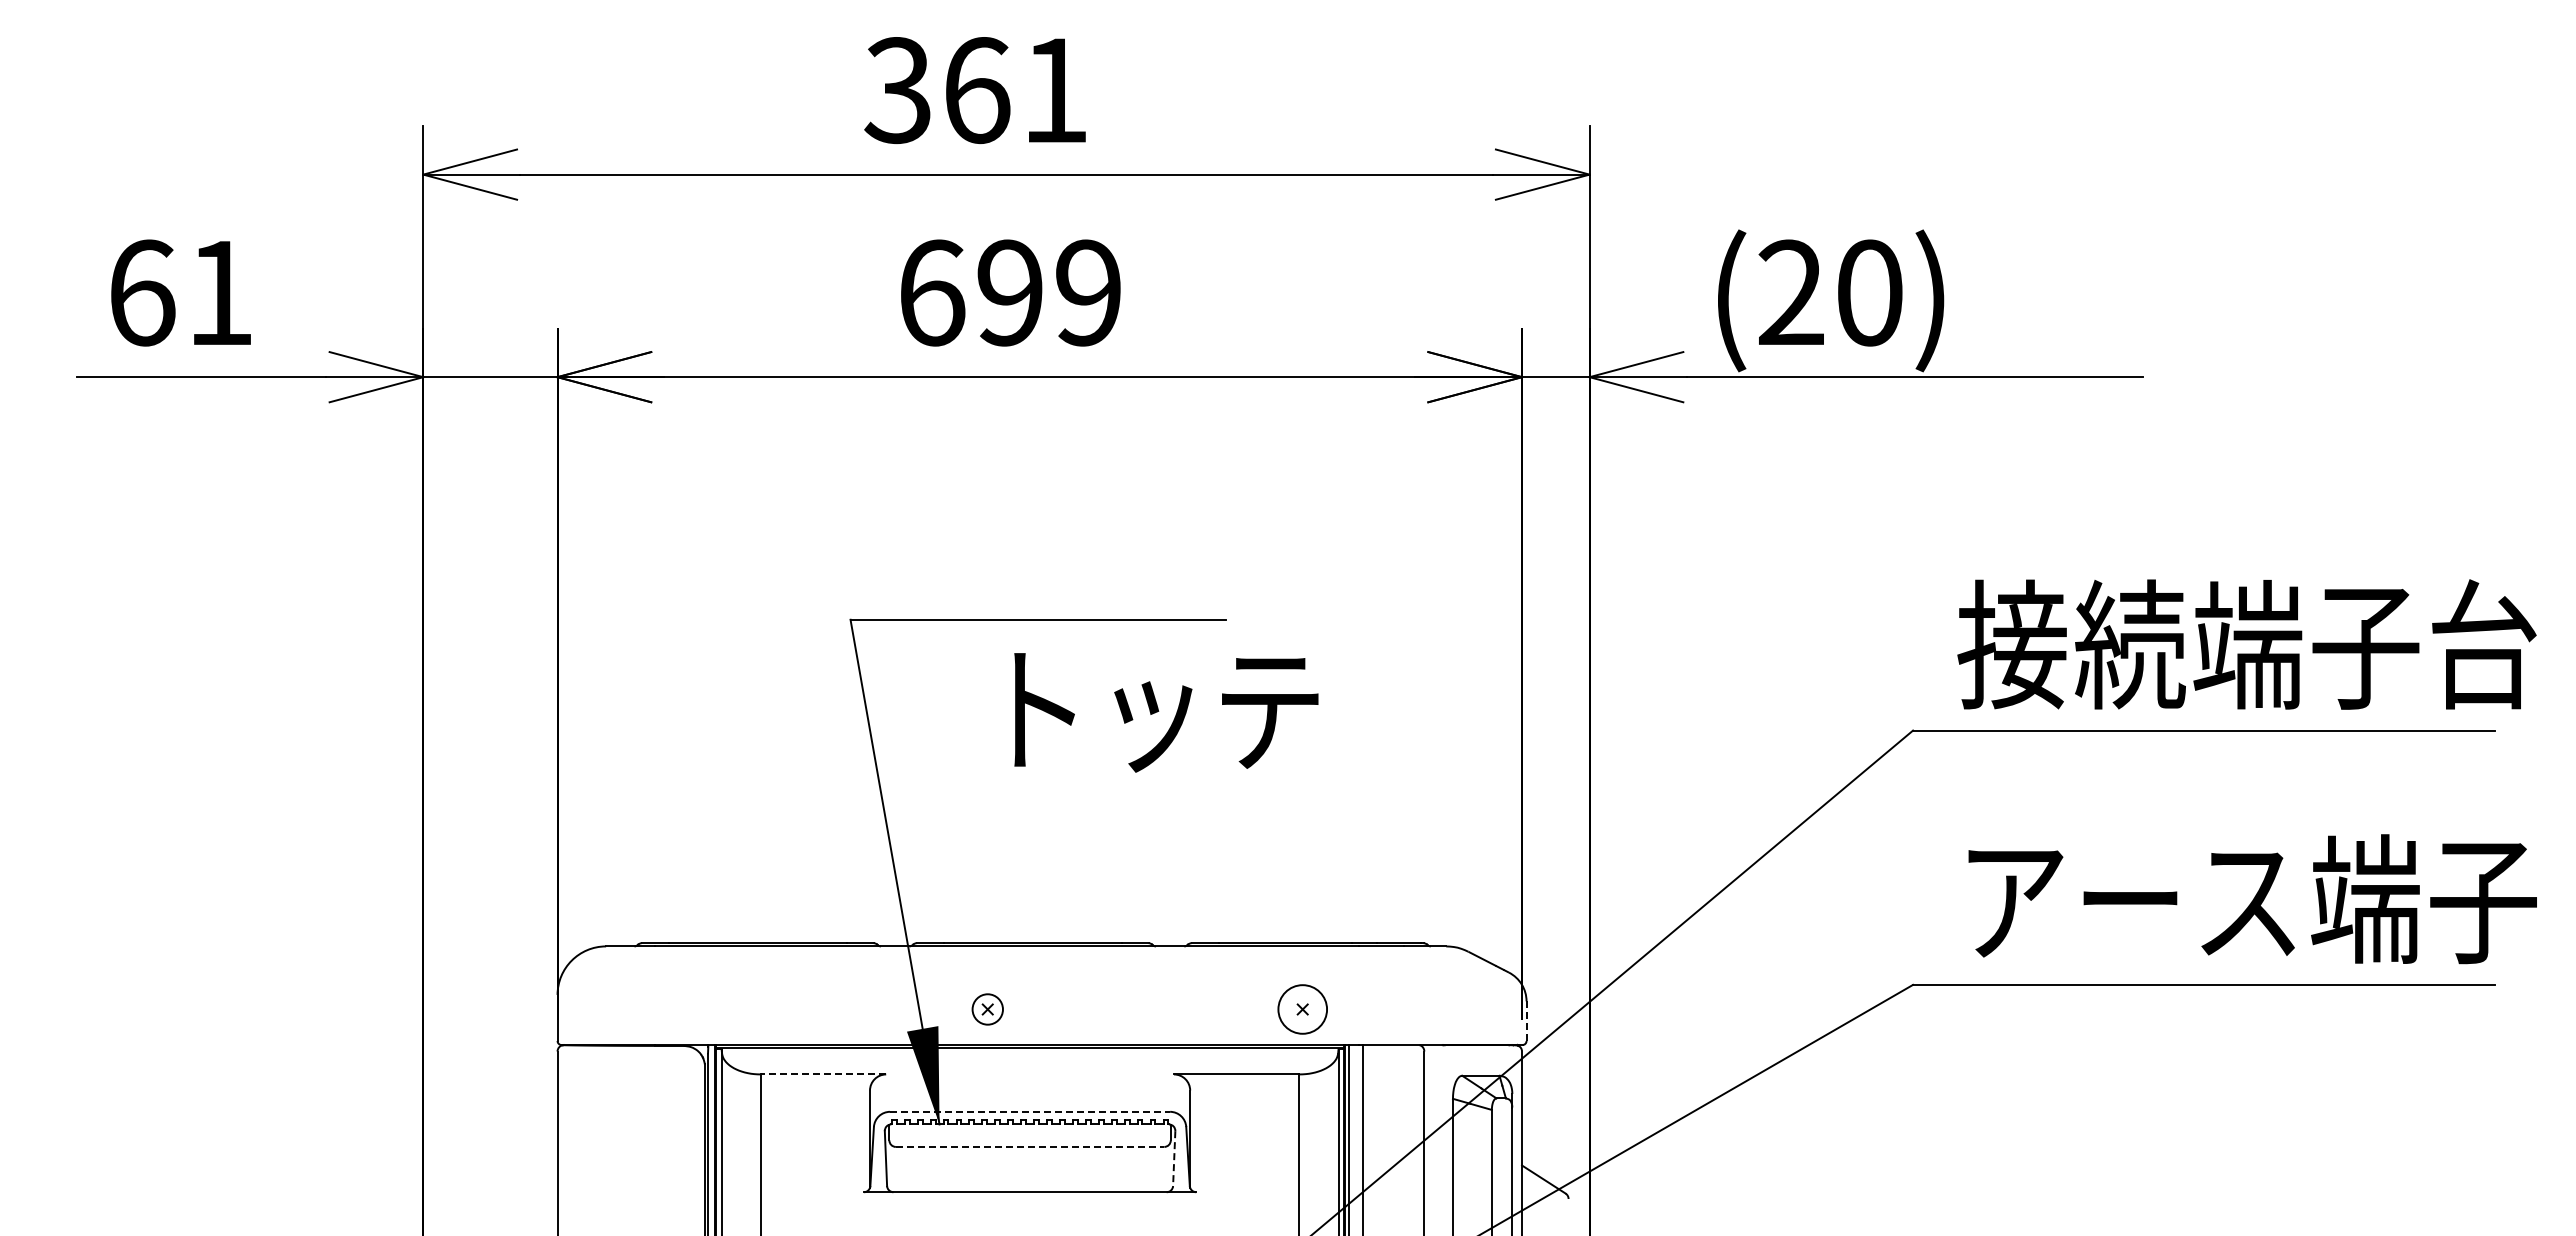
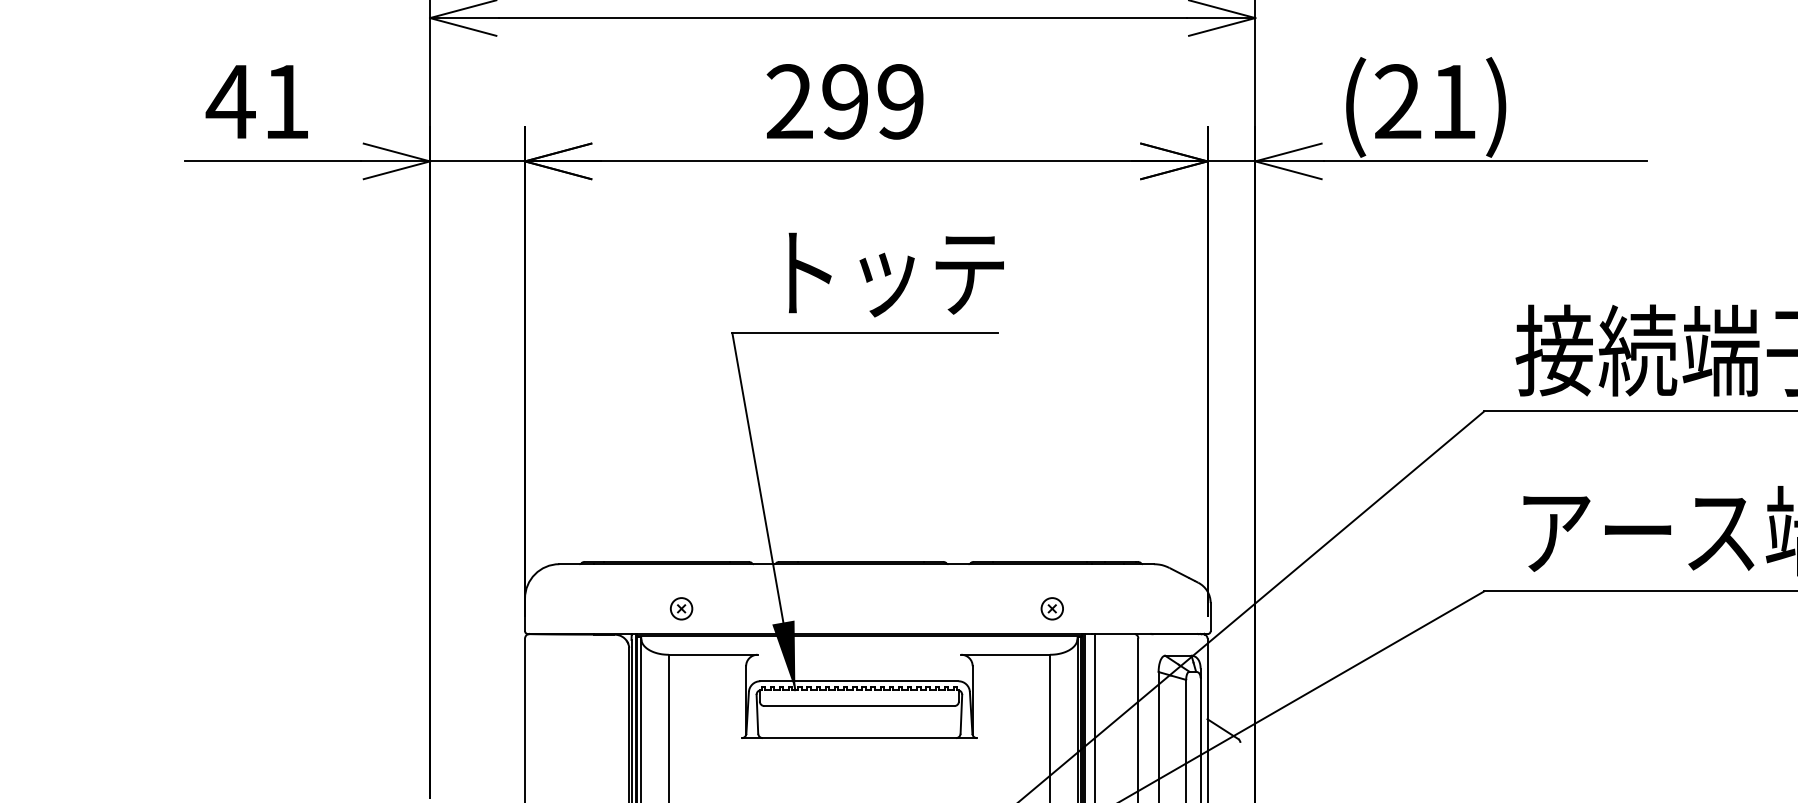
text: (141, 292) -> (230, 101), 61 -> 41
text: (932, 292) -> (790, 101), 699 -> 299
text: (1870, 292) -> (1454, 101), (20) -> (21)
text: (1166, 712) -> (896, 274), moved
part: (987, 1009) -> (681, 608), moved
circle: (1302, 1009) -> (1052, 608), size x0.62
line: (1526, 1021) -> (1210, 617), dashed -> solid
line: (823, 1074) -> (713, 654), dashed -> solid
line: (1030, 1111) -> (859, 681), dashed -> solid
line: (1030, 1146) -> (859, 705), dashed -> solid
line: (1174, 1159) -> (961, 714), dashed -> solid

